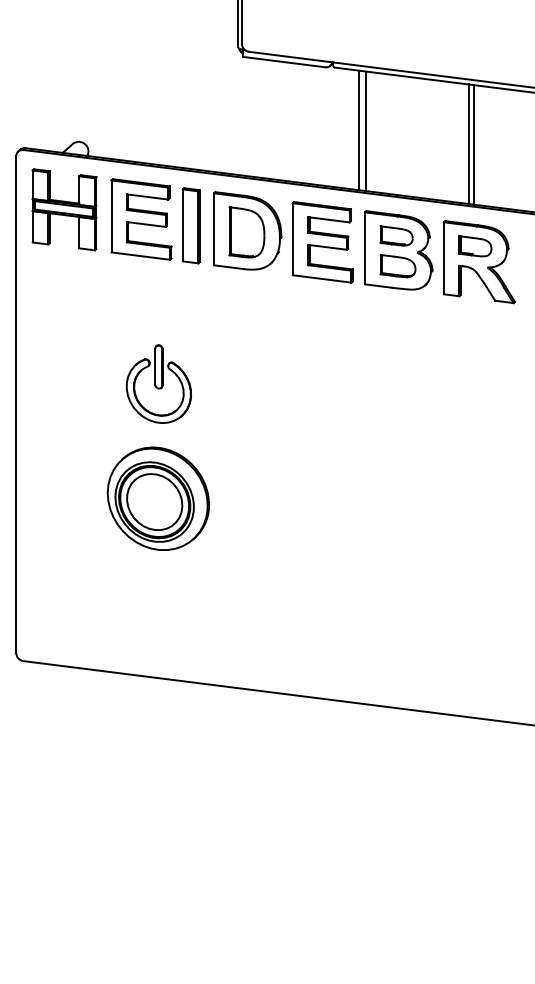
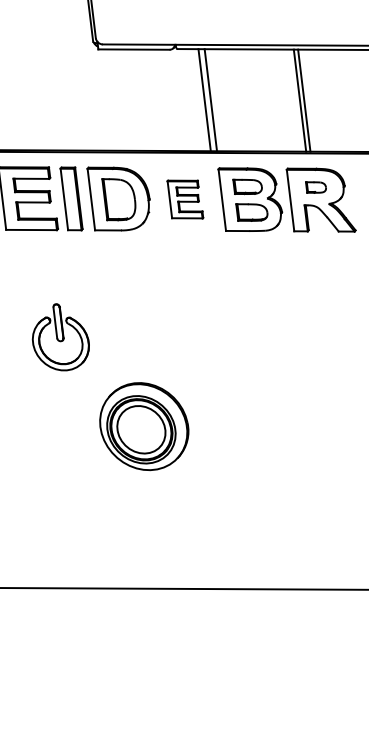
part: (322, 242) -> (185, 199), size x0.6
part: (475, 246) -> (316, 187), size x0.7
part: (157, 498) -> (143, 426), moved

